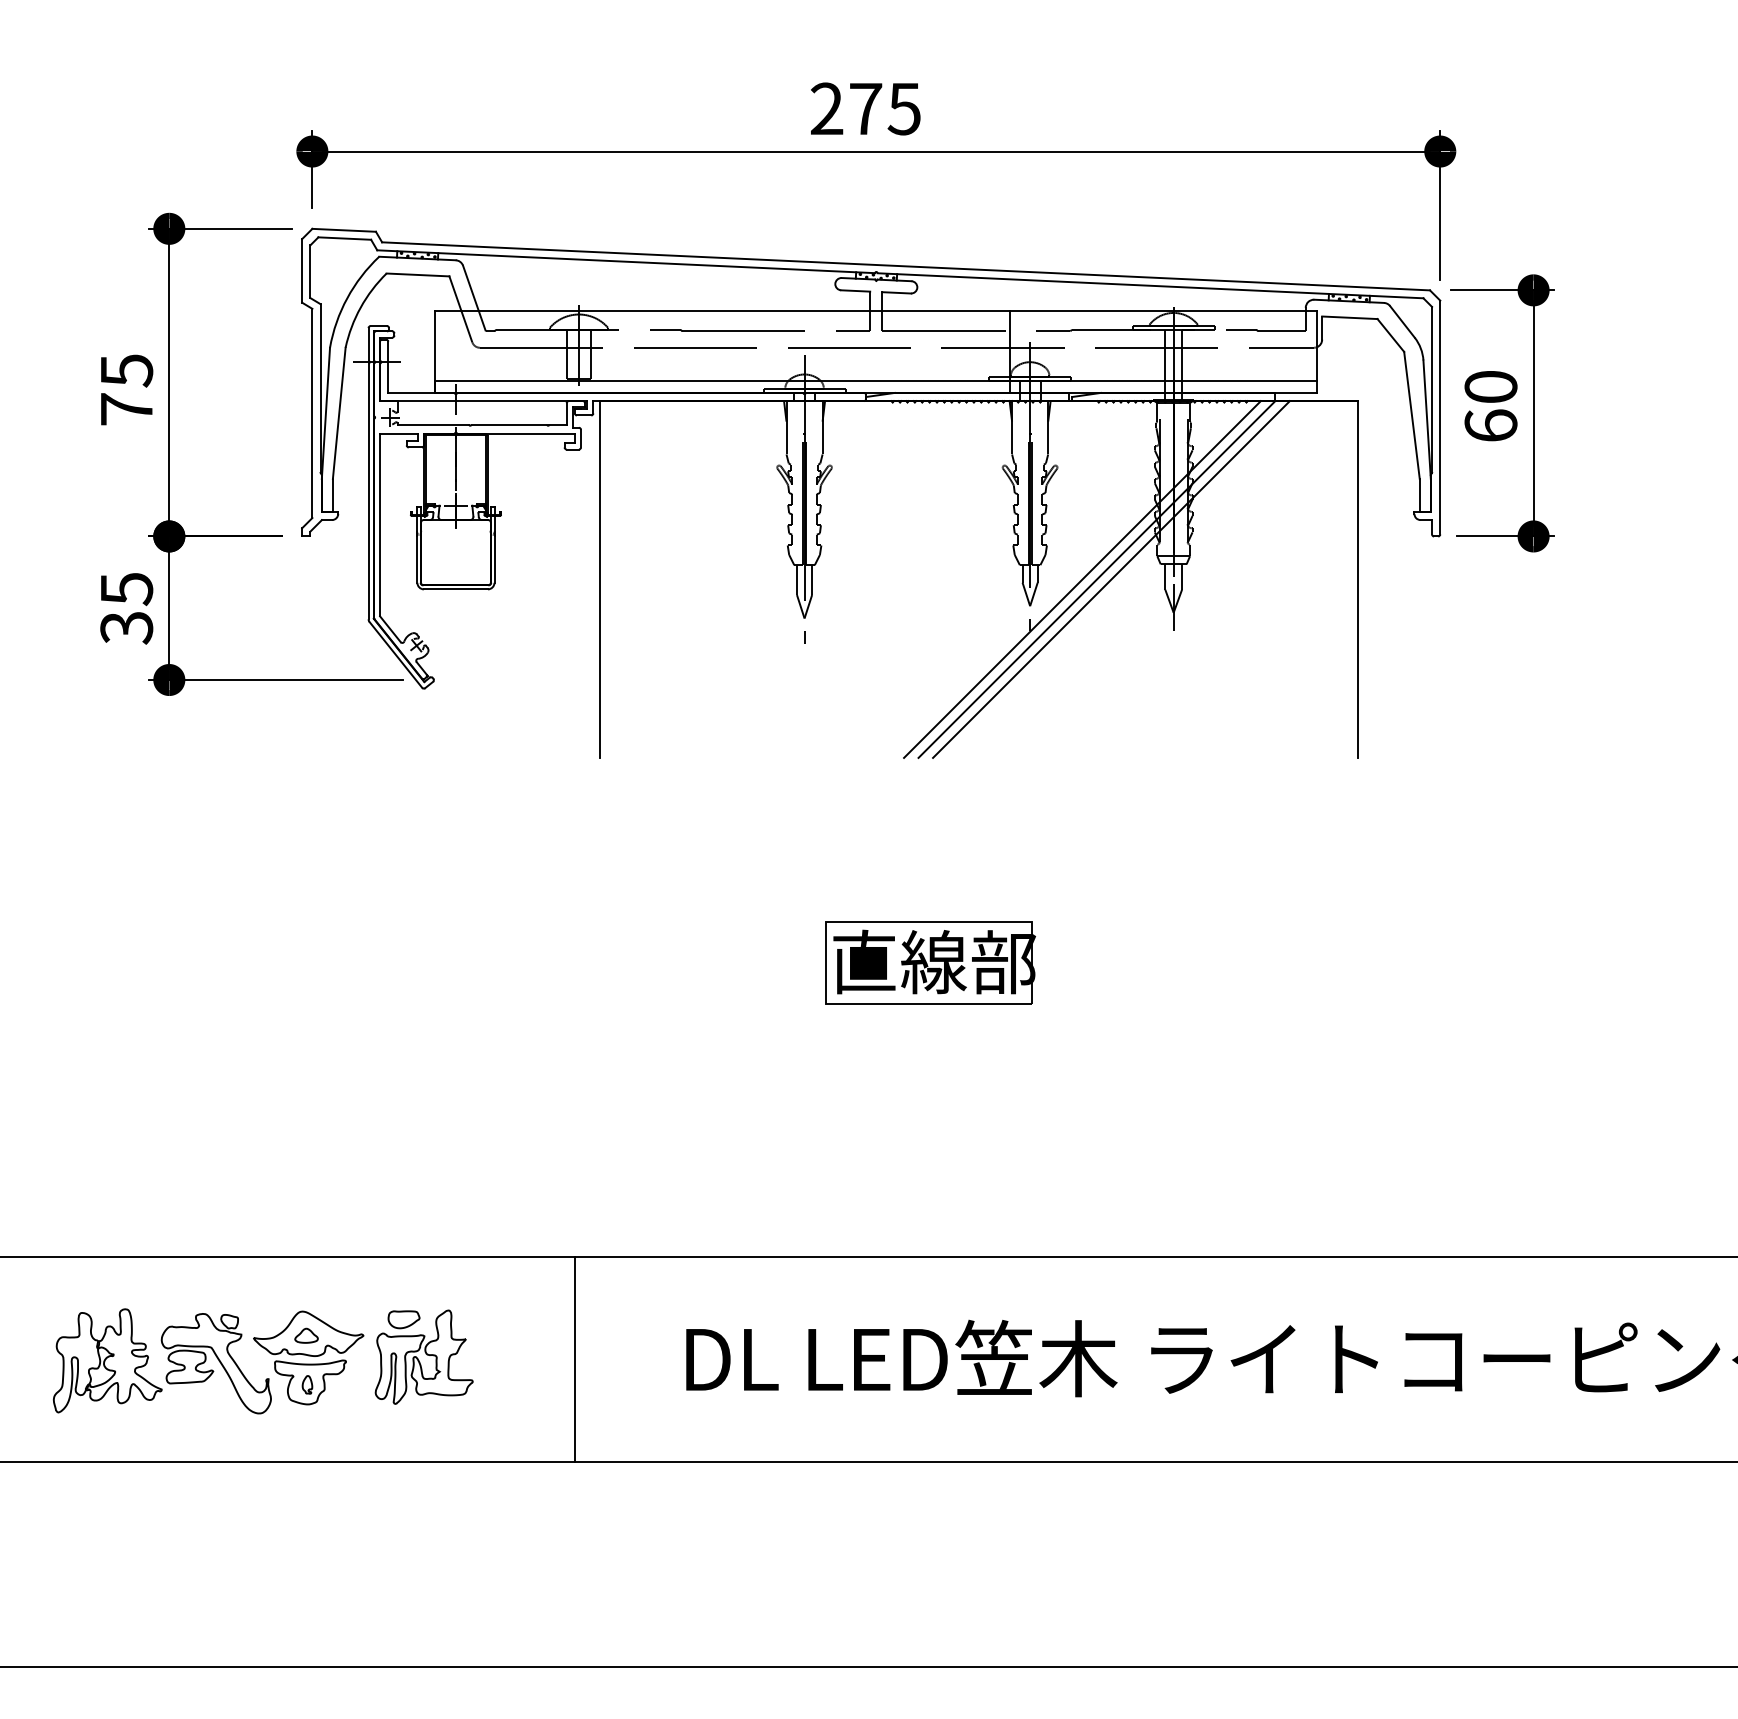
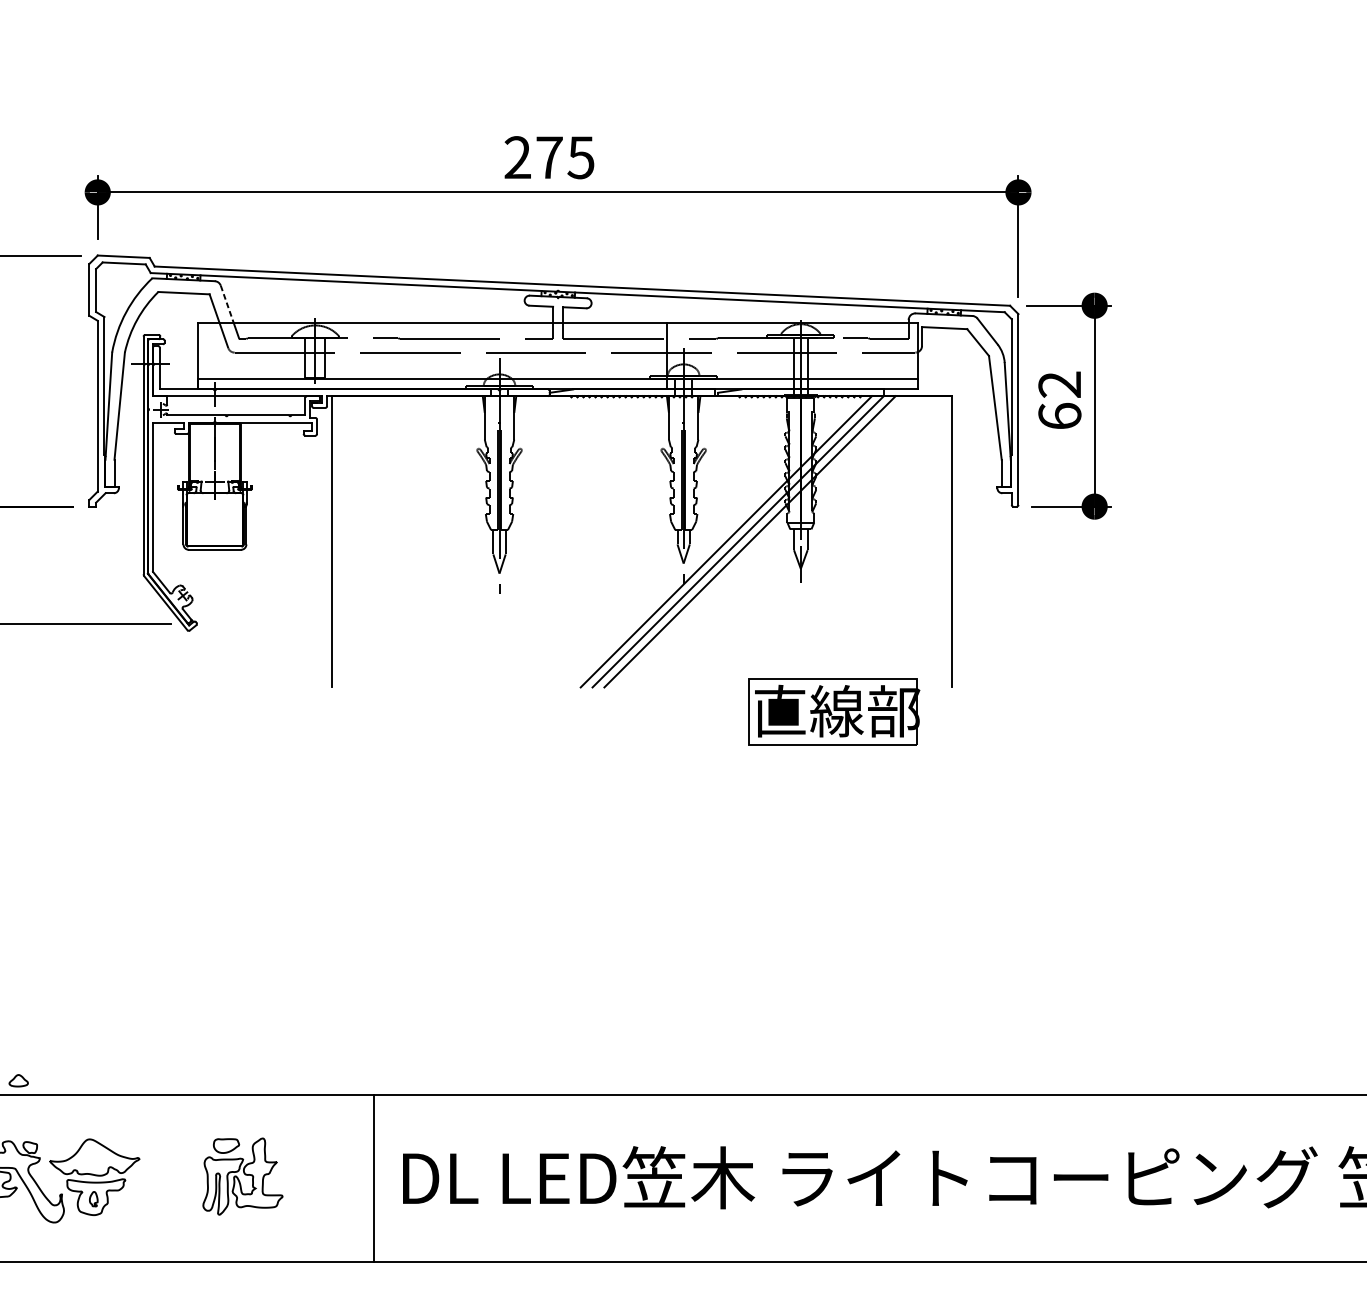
line: (470, 288) -> (226, 304), solid -> dashed
text: (1490, 387) -> (1059, 385), 60 -> 62
part: (930, 962) -> (834, 711), moved
curve: (303, 1331) -> (16, 1077), moved
part: (423, 1356) -> (242, 1176), moved
line: (575, 1359) -> (373, 1178), moved

